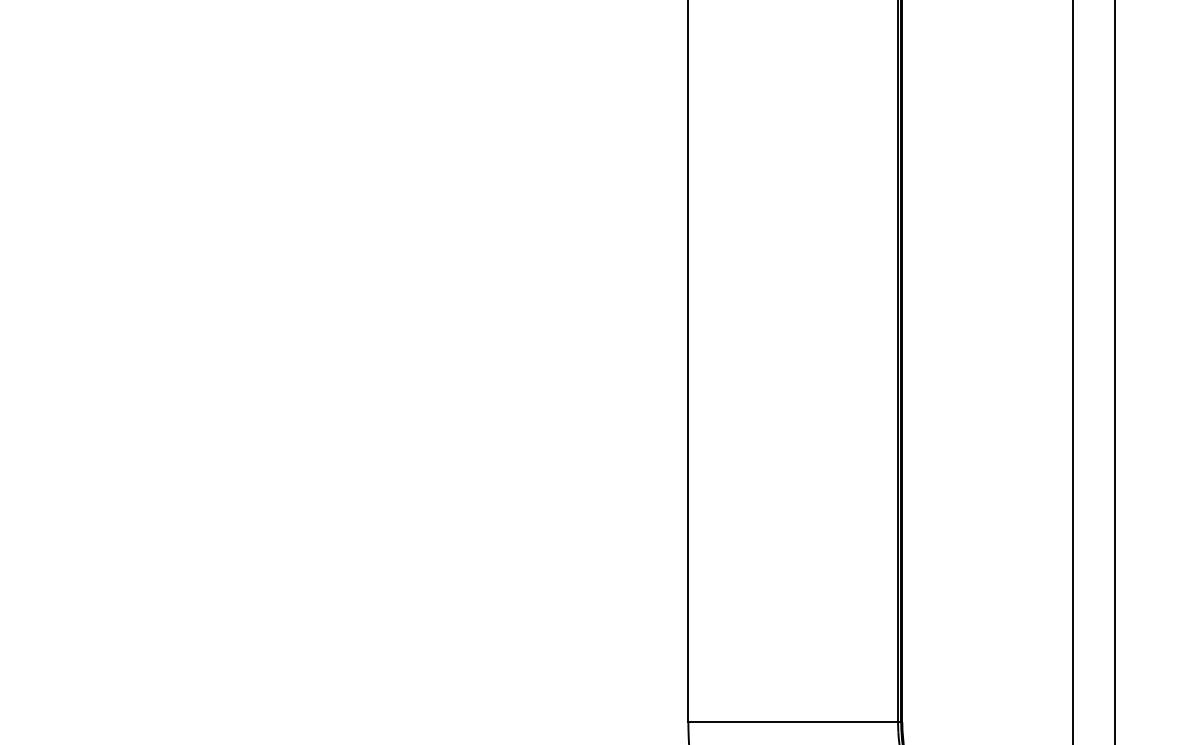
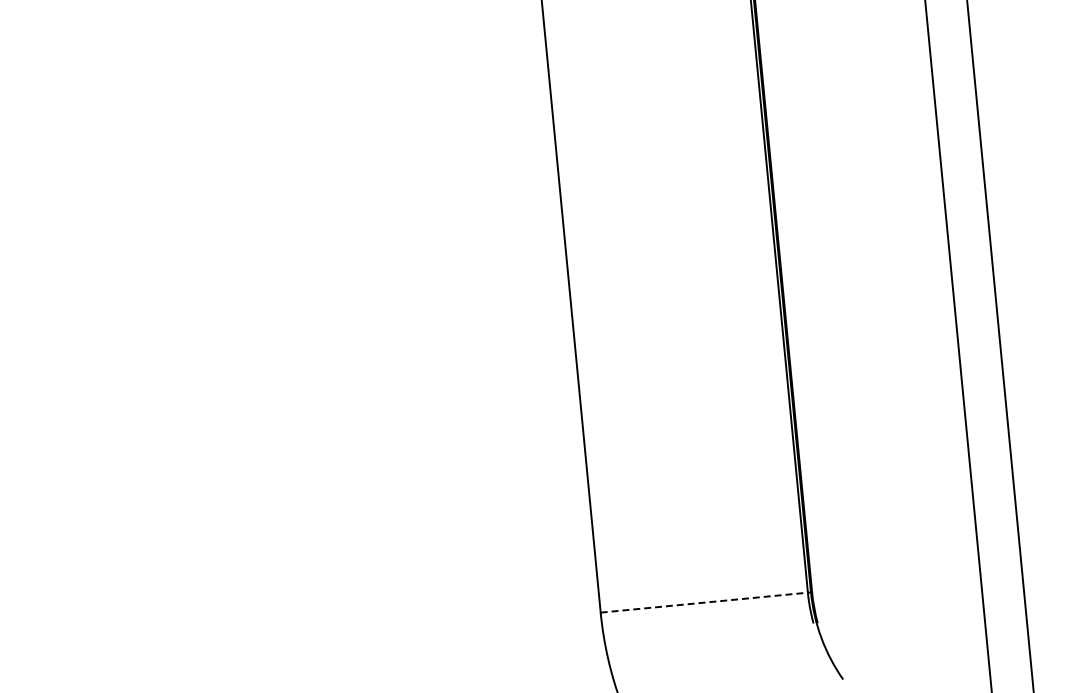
line: (795, 722) -> (706, 602), solid -> dashed

